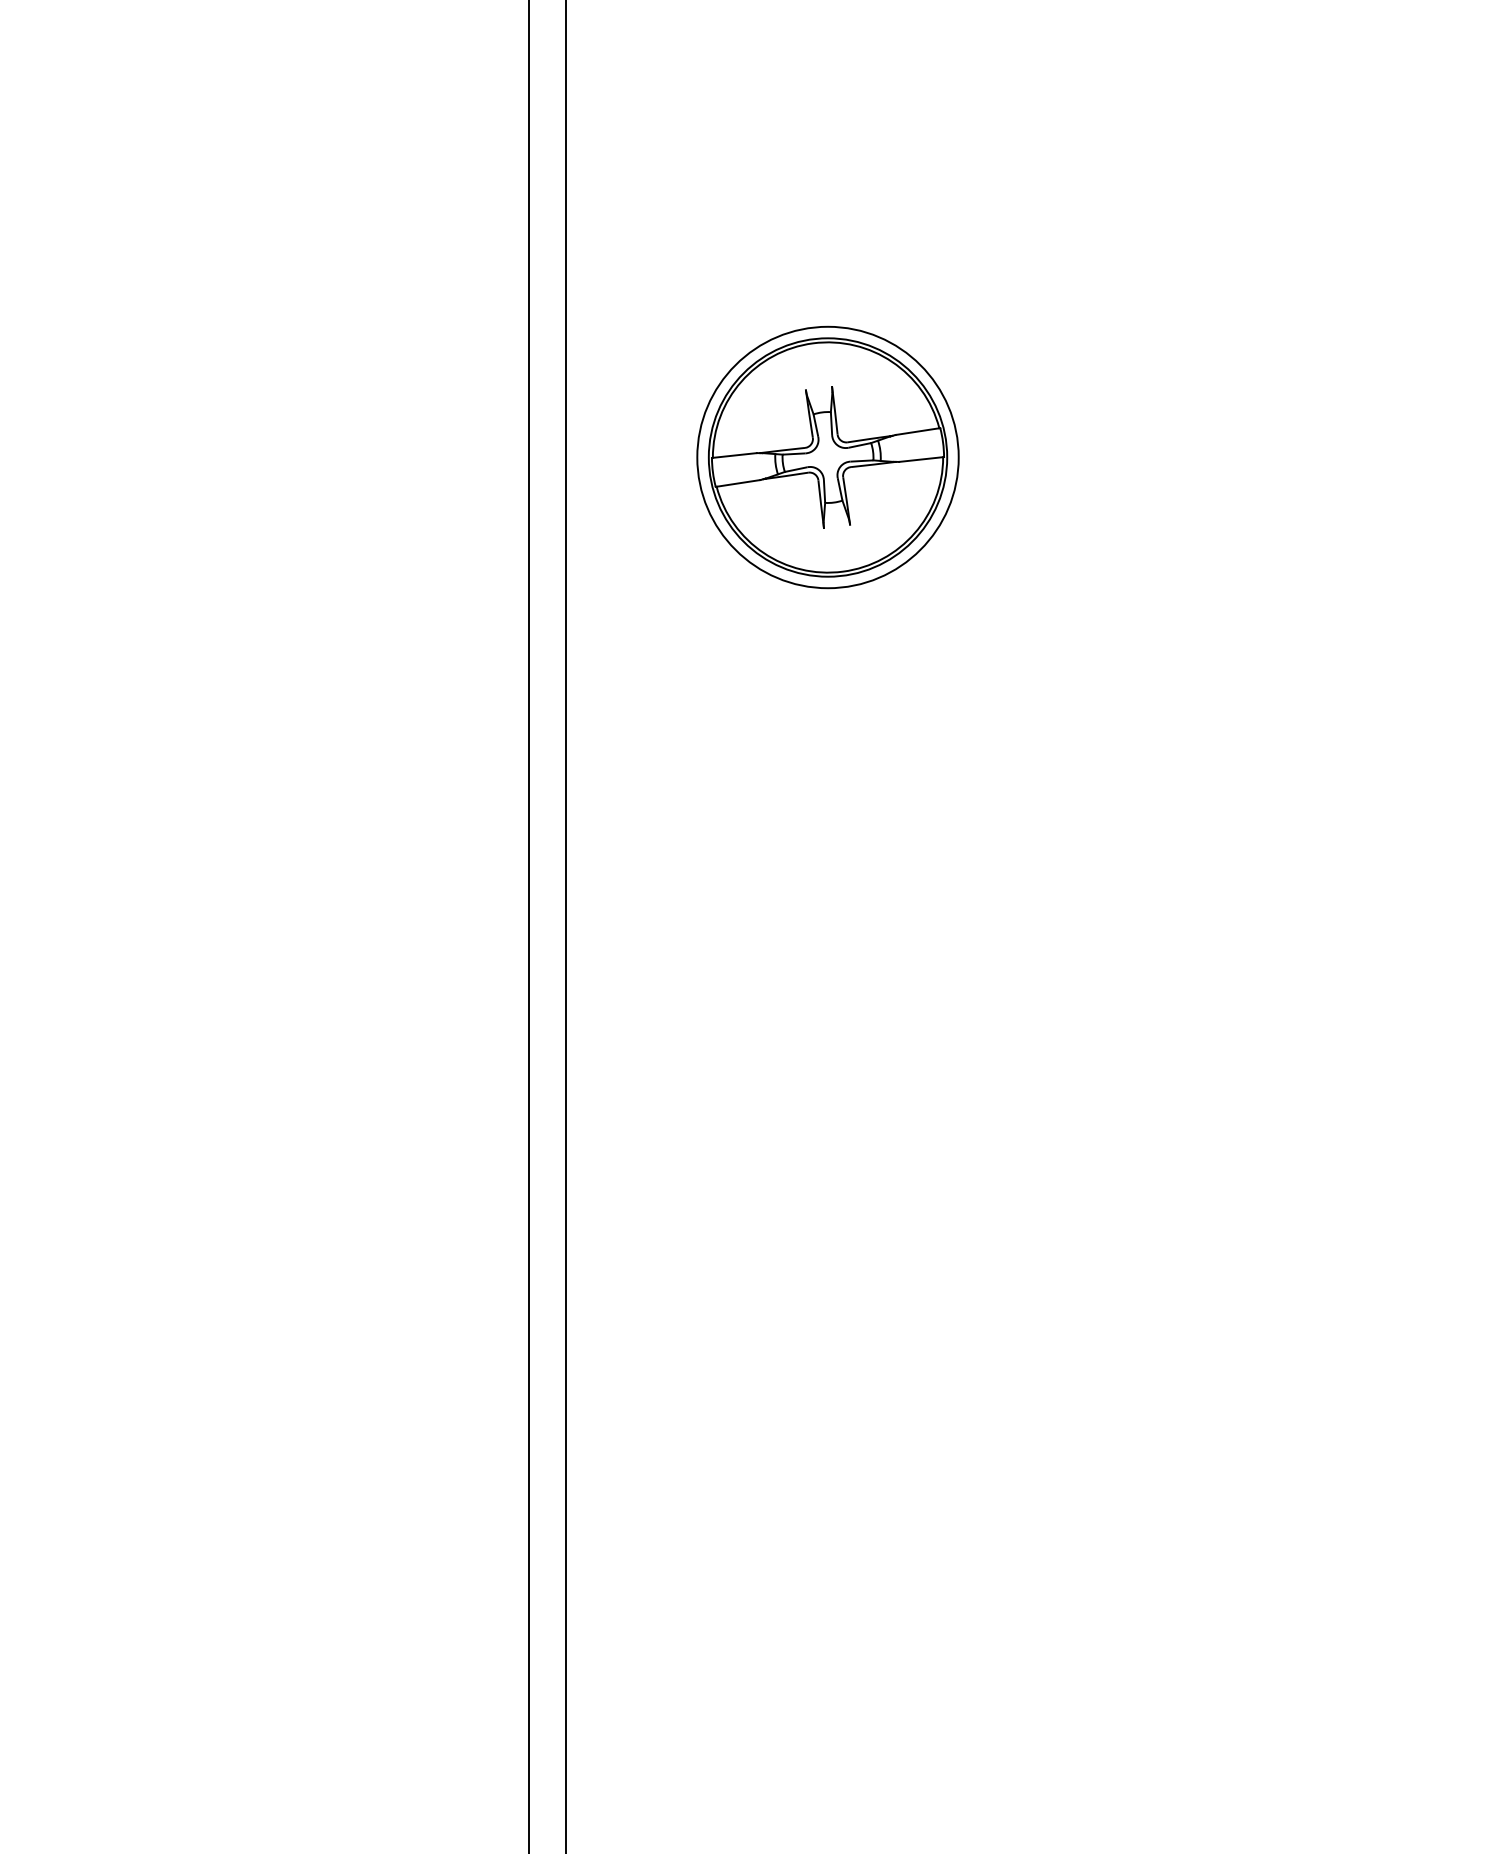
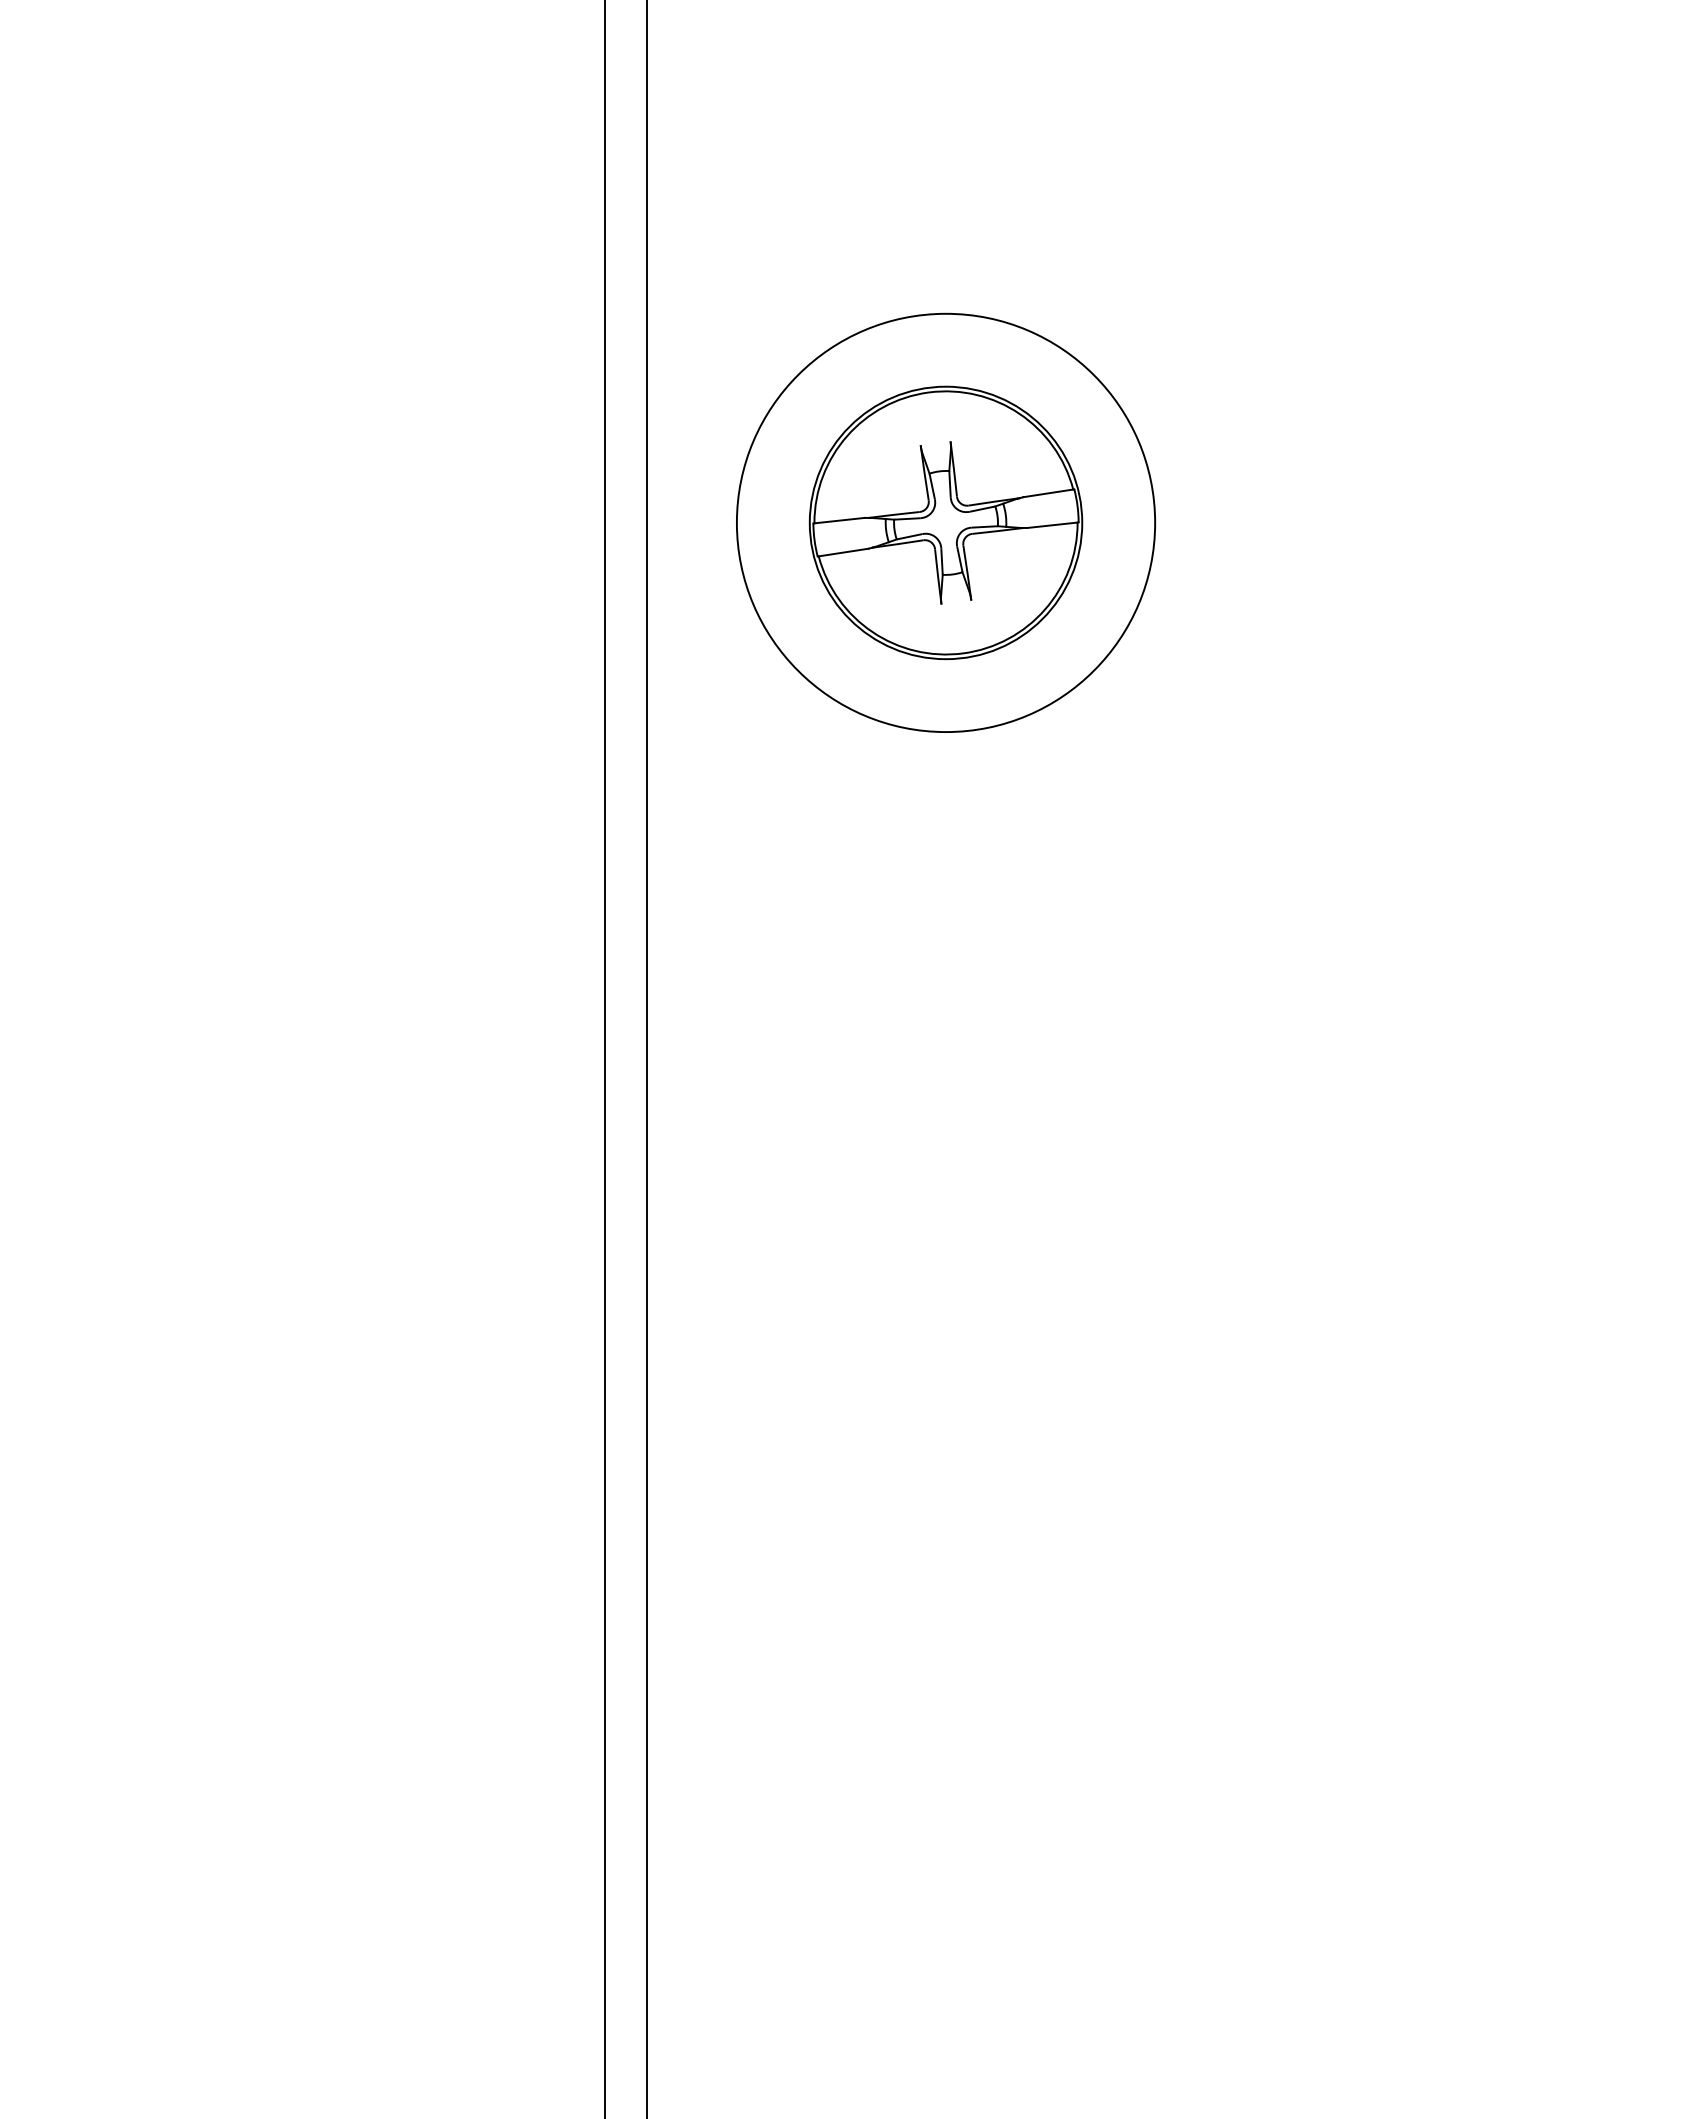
circle: (827, 457) -> (945, 522), size x1.4

